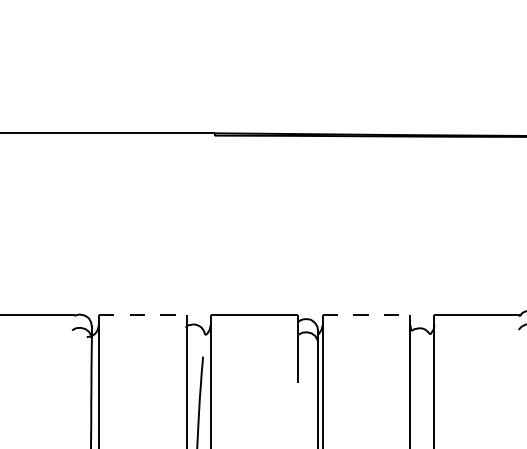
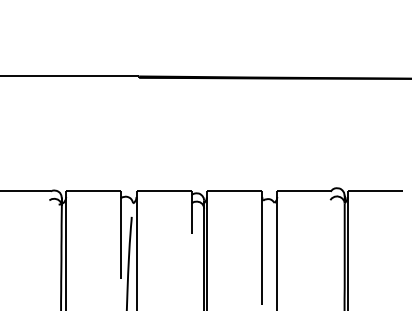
line: (142, 316) -> (93, 191), dashed -> solid
line: (366, 316) -> (234, 191), dashed -> solid

